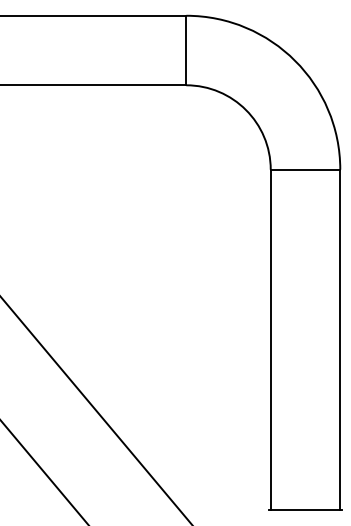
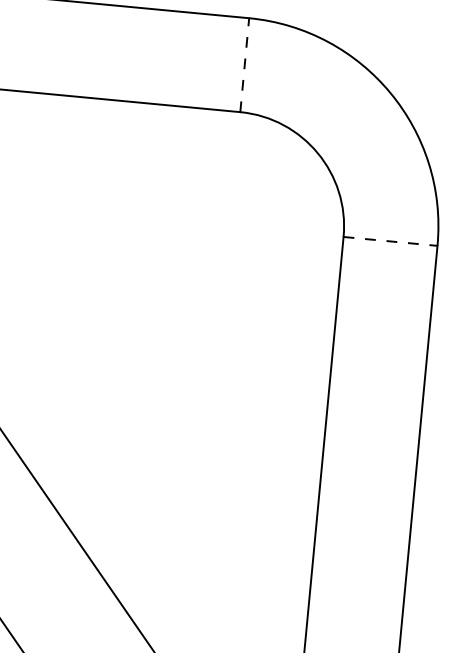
line: (186, 50) -> (244, 65), solid -> dashed
line: (305, 169) -> (390, 241), solid -> dashed

